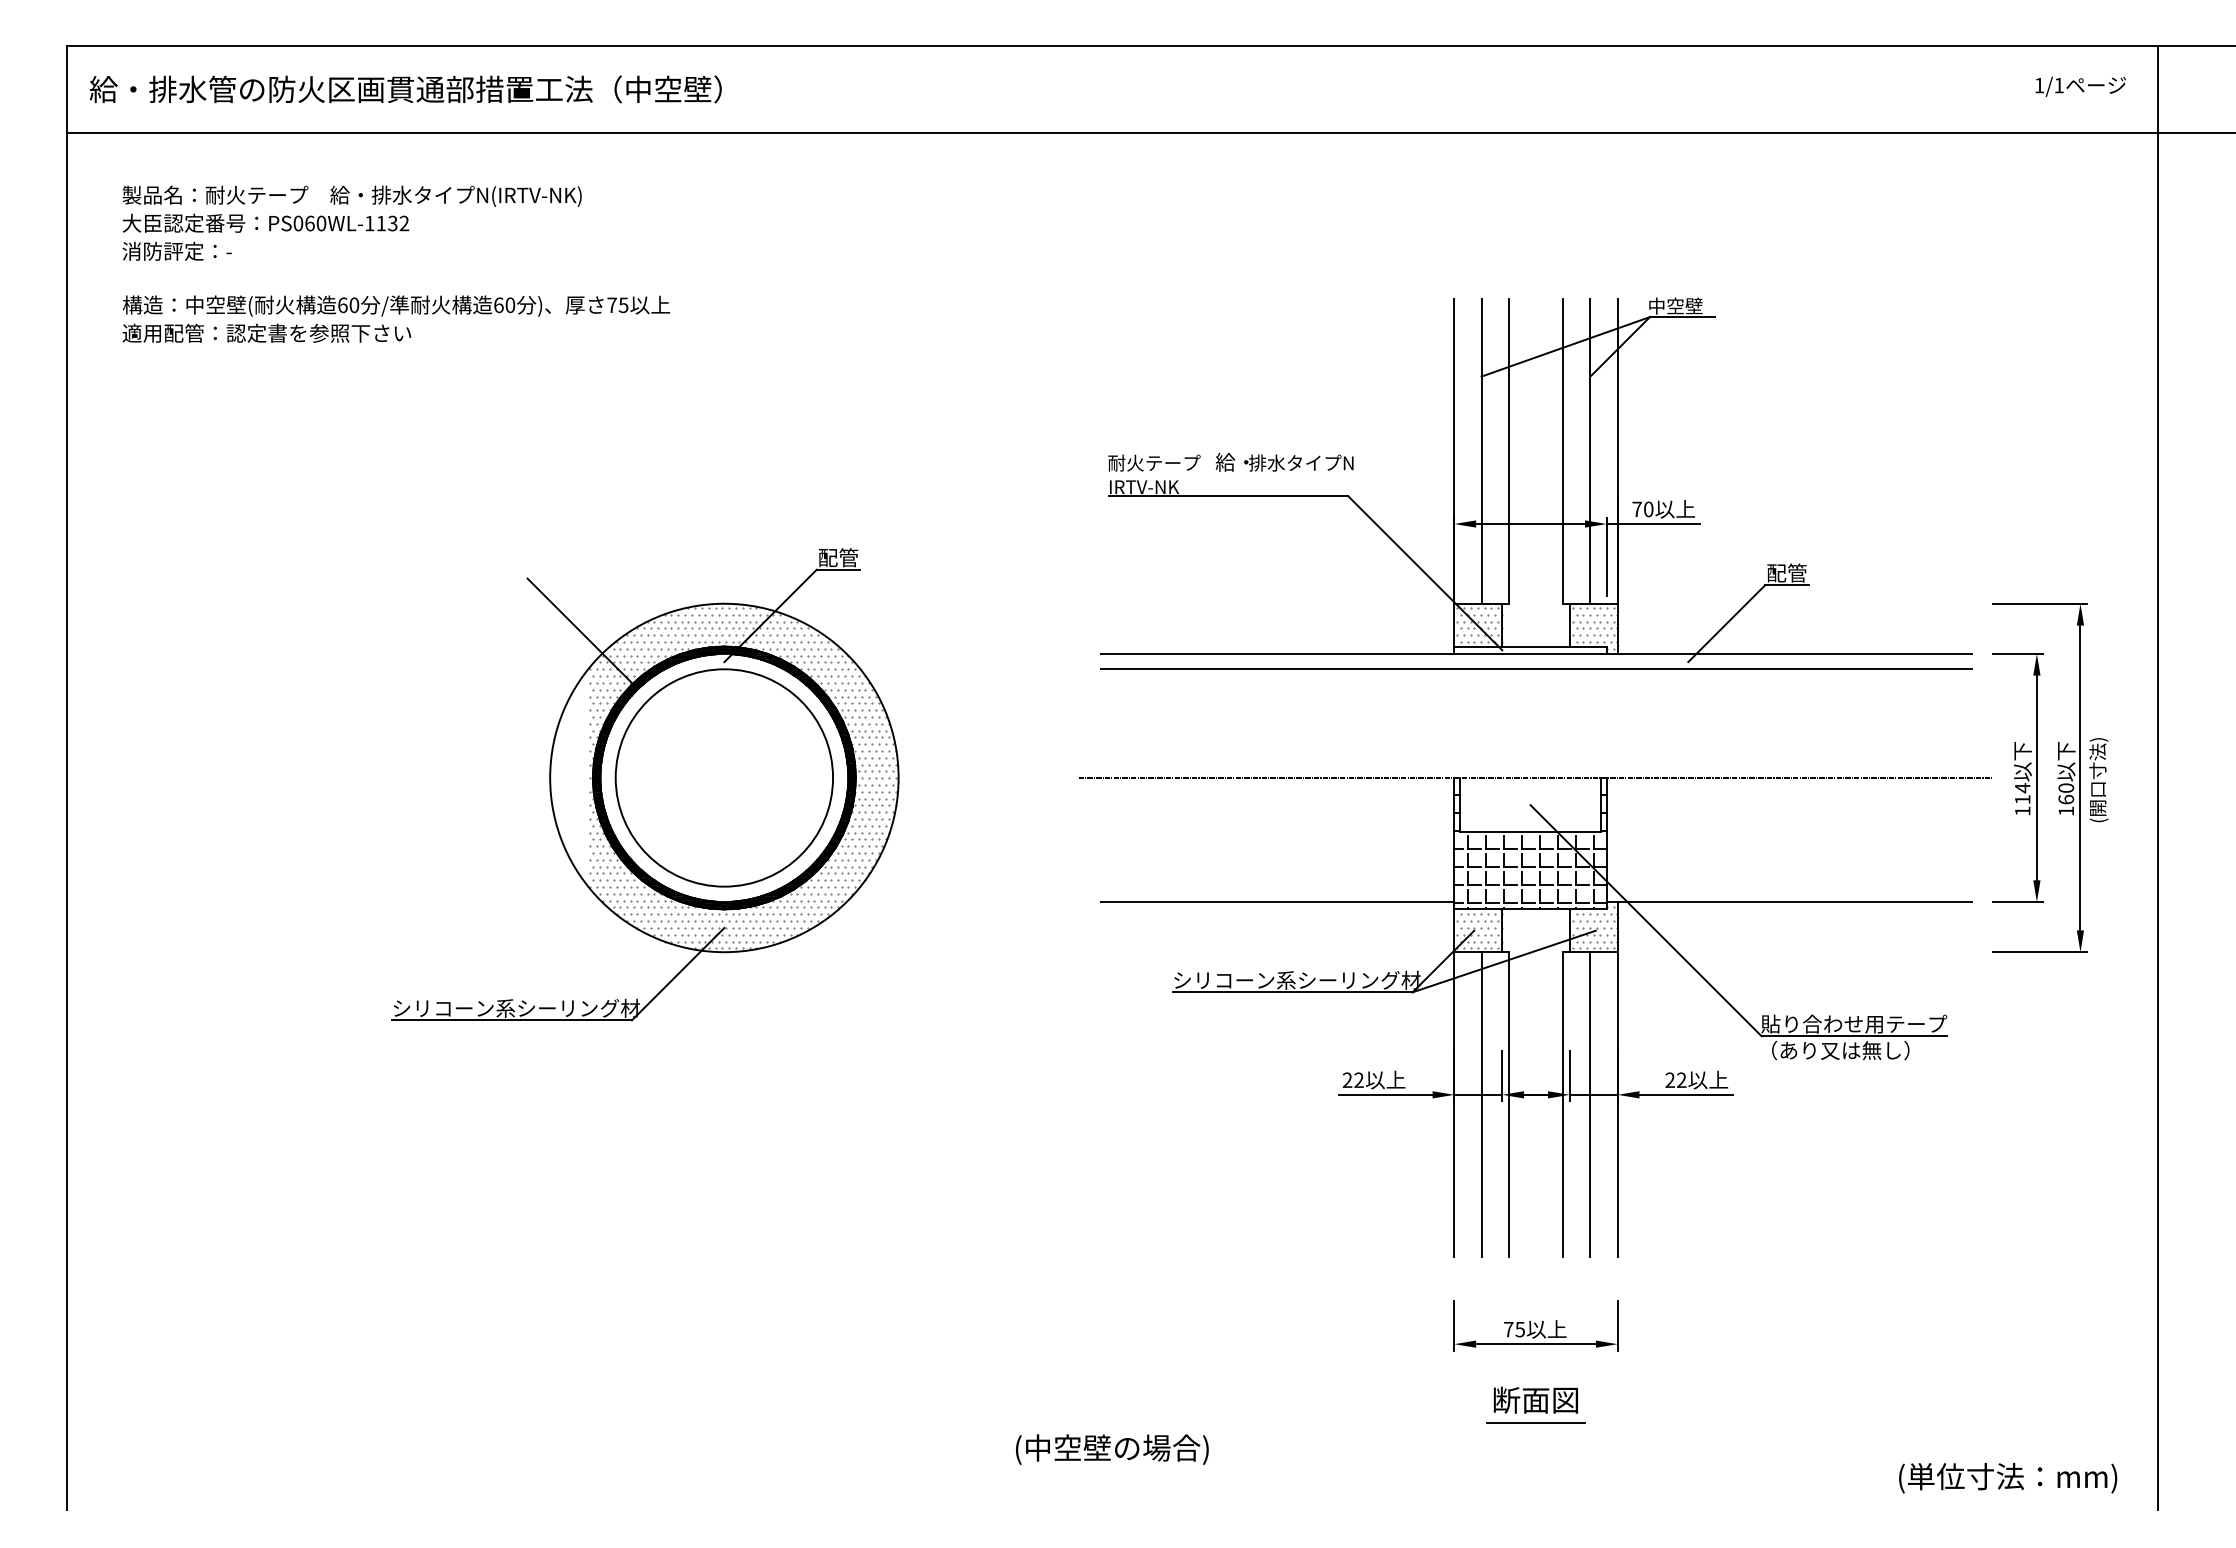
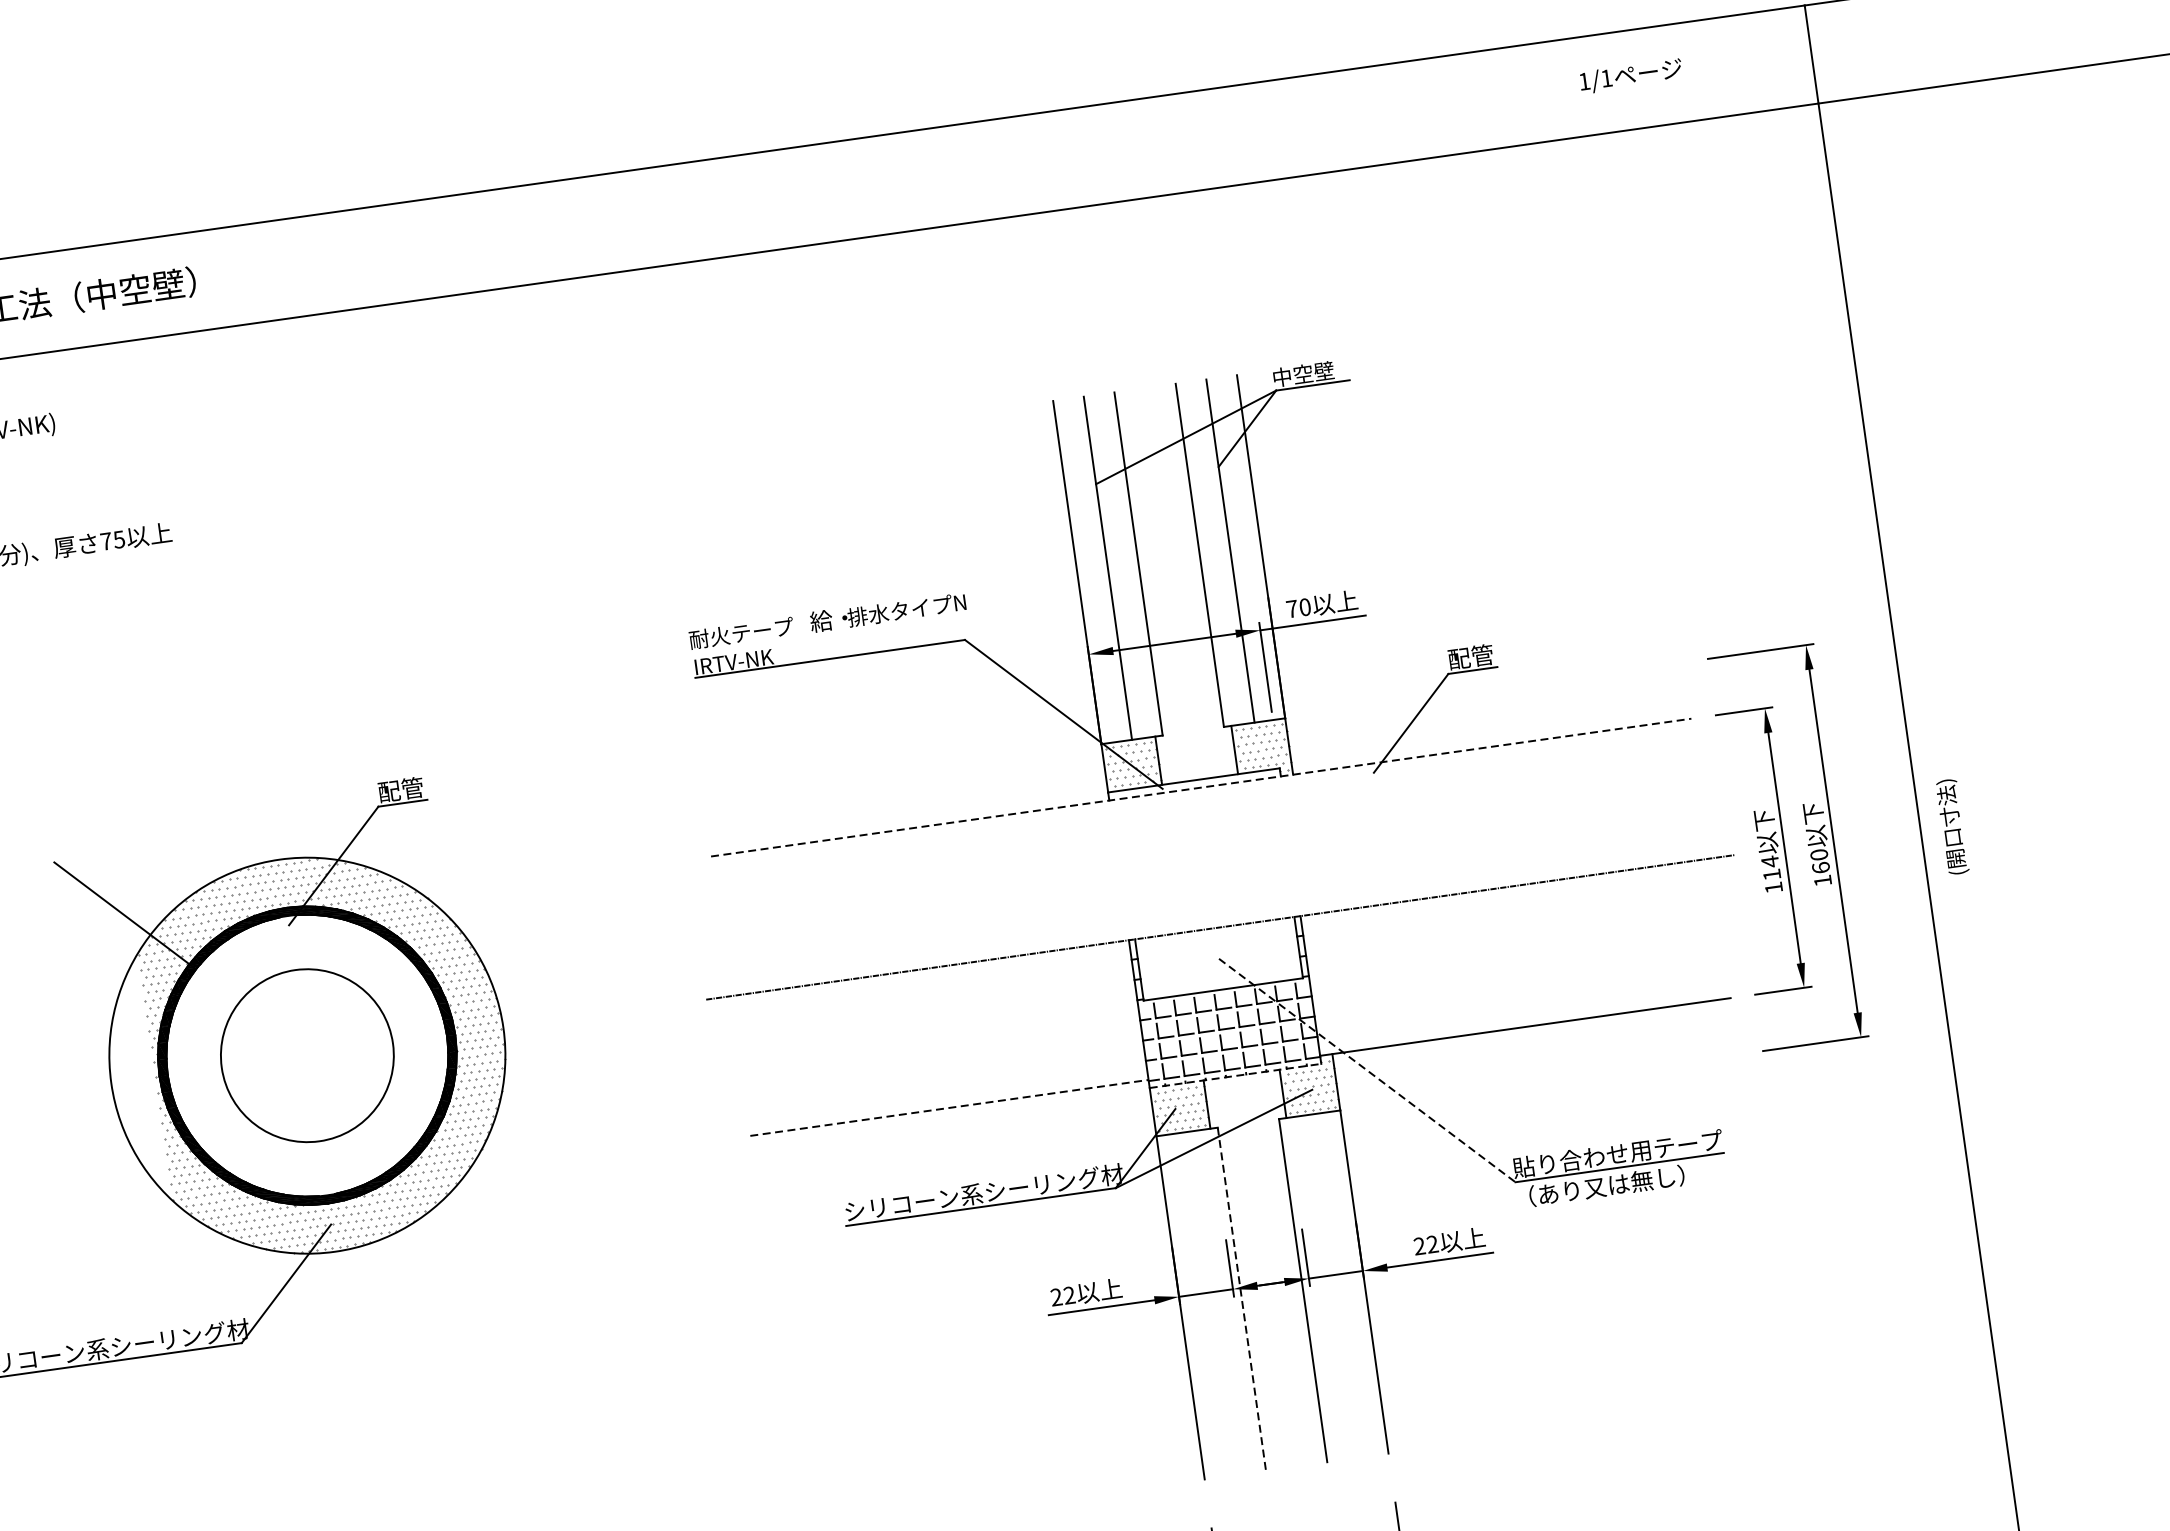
text: (2080, 86) -> (1630, 76), moved
line: (1536, 653) -> (1201, 787), solid -> dashed
line: (1535, 669) -> (1203, 805), removed
circle: (724, 777) -> (307, 1055), size x0.7
text: (2098, 780) -> (1952, 827), moved
line: (1277, 902) -> (949, 1108), solid -> dashed
line: (1531, 909) -> (1236, 1076), solid -> dashed
line: (1646, 921) -> (1367, 1071), solid -> dashed
line: (1481, 1104) -> (1211, 1303), removed
line: (1590, 1104) -> (1333, 1286), removed
line: (1508, 1105) -> (1241, 1300), solid -> dashed

